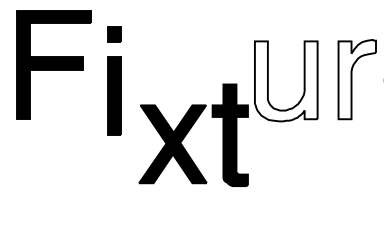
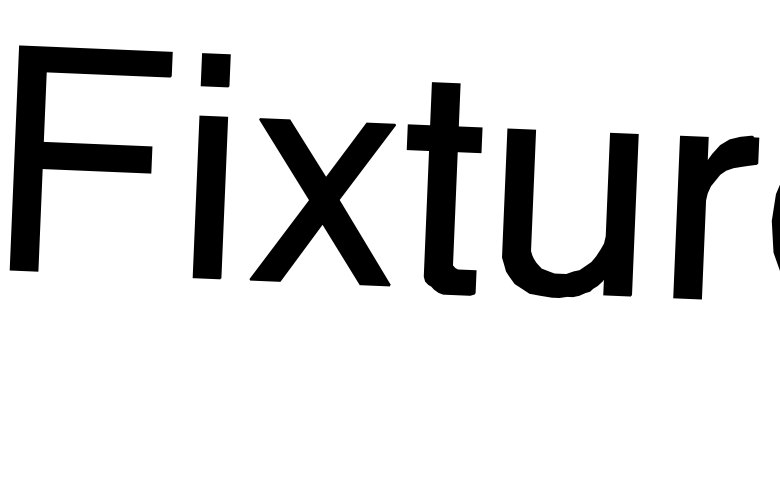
fill: (356, 79) -> (714, 216), added
part: (114, 80) -> (212, 164), moved
fill: (285, 81) -> (567, 214), added
part: (193, 134) -> (366, 183), moved

